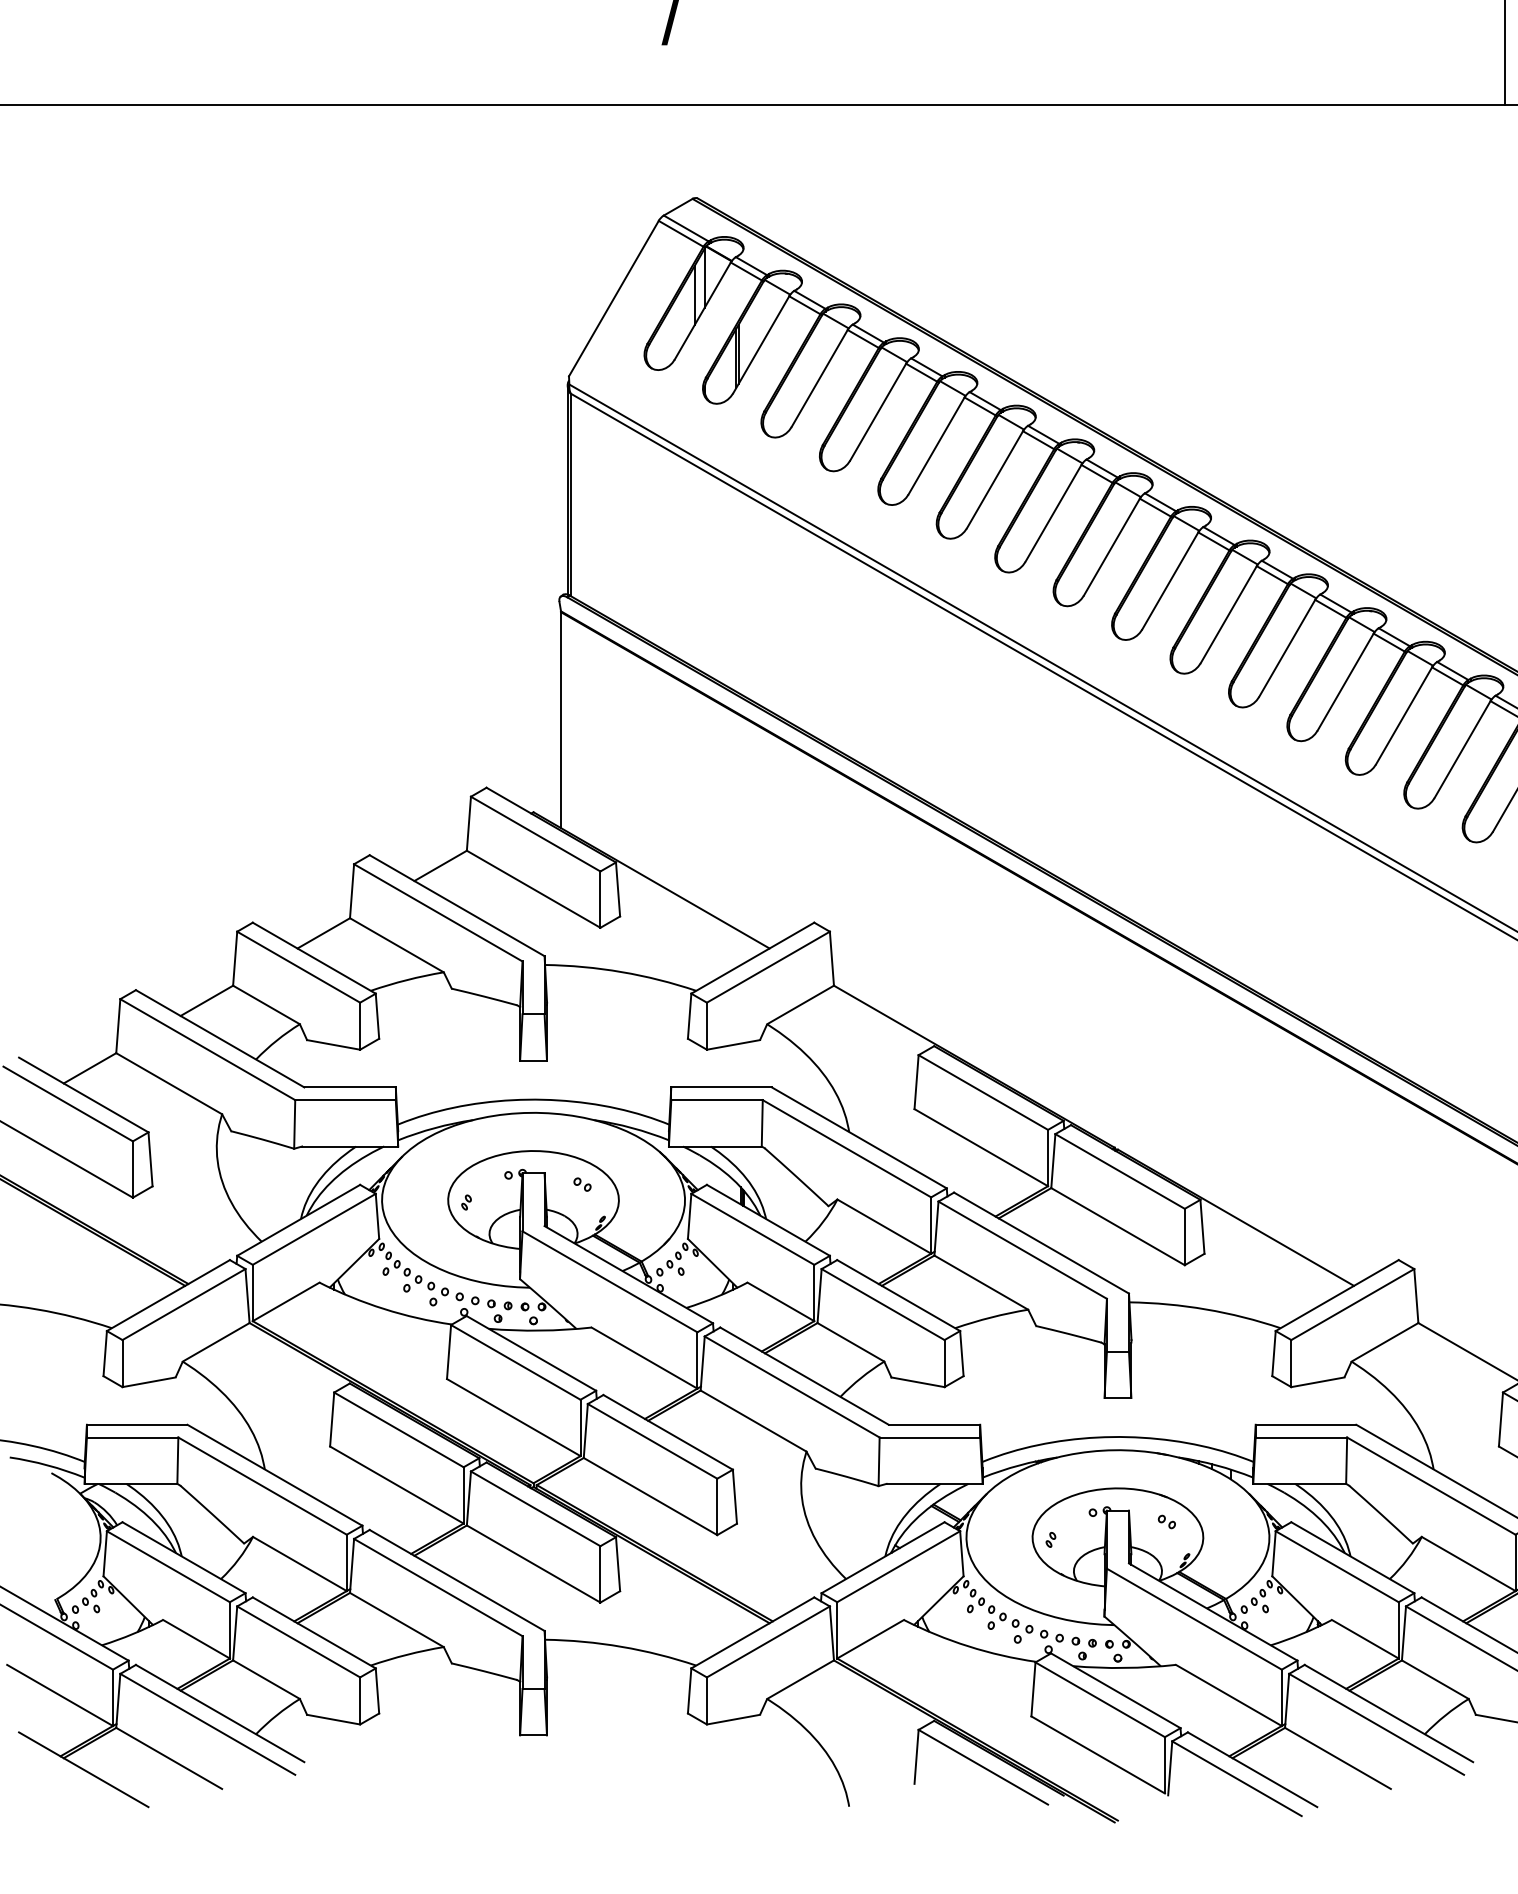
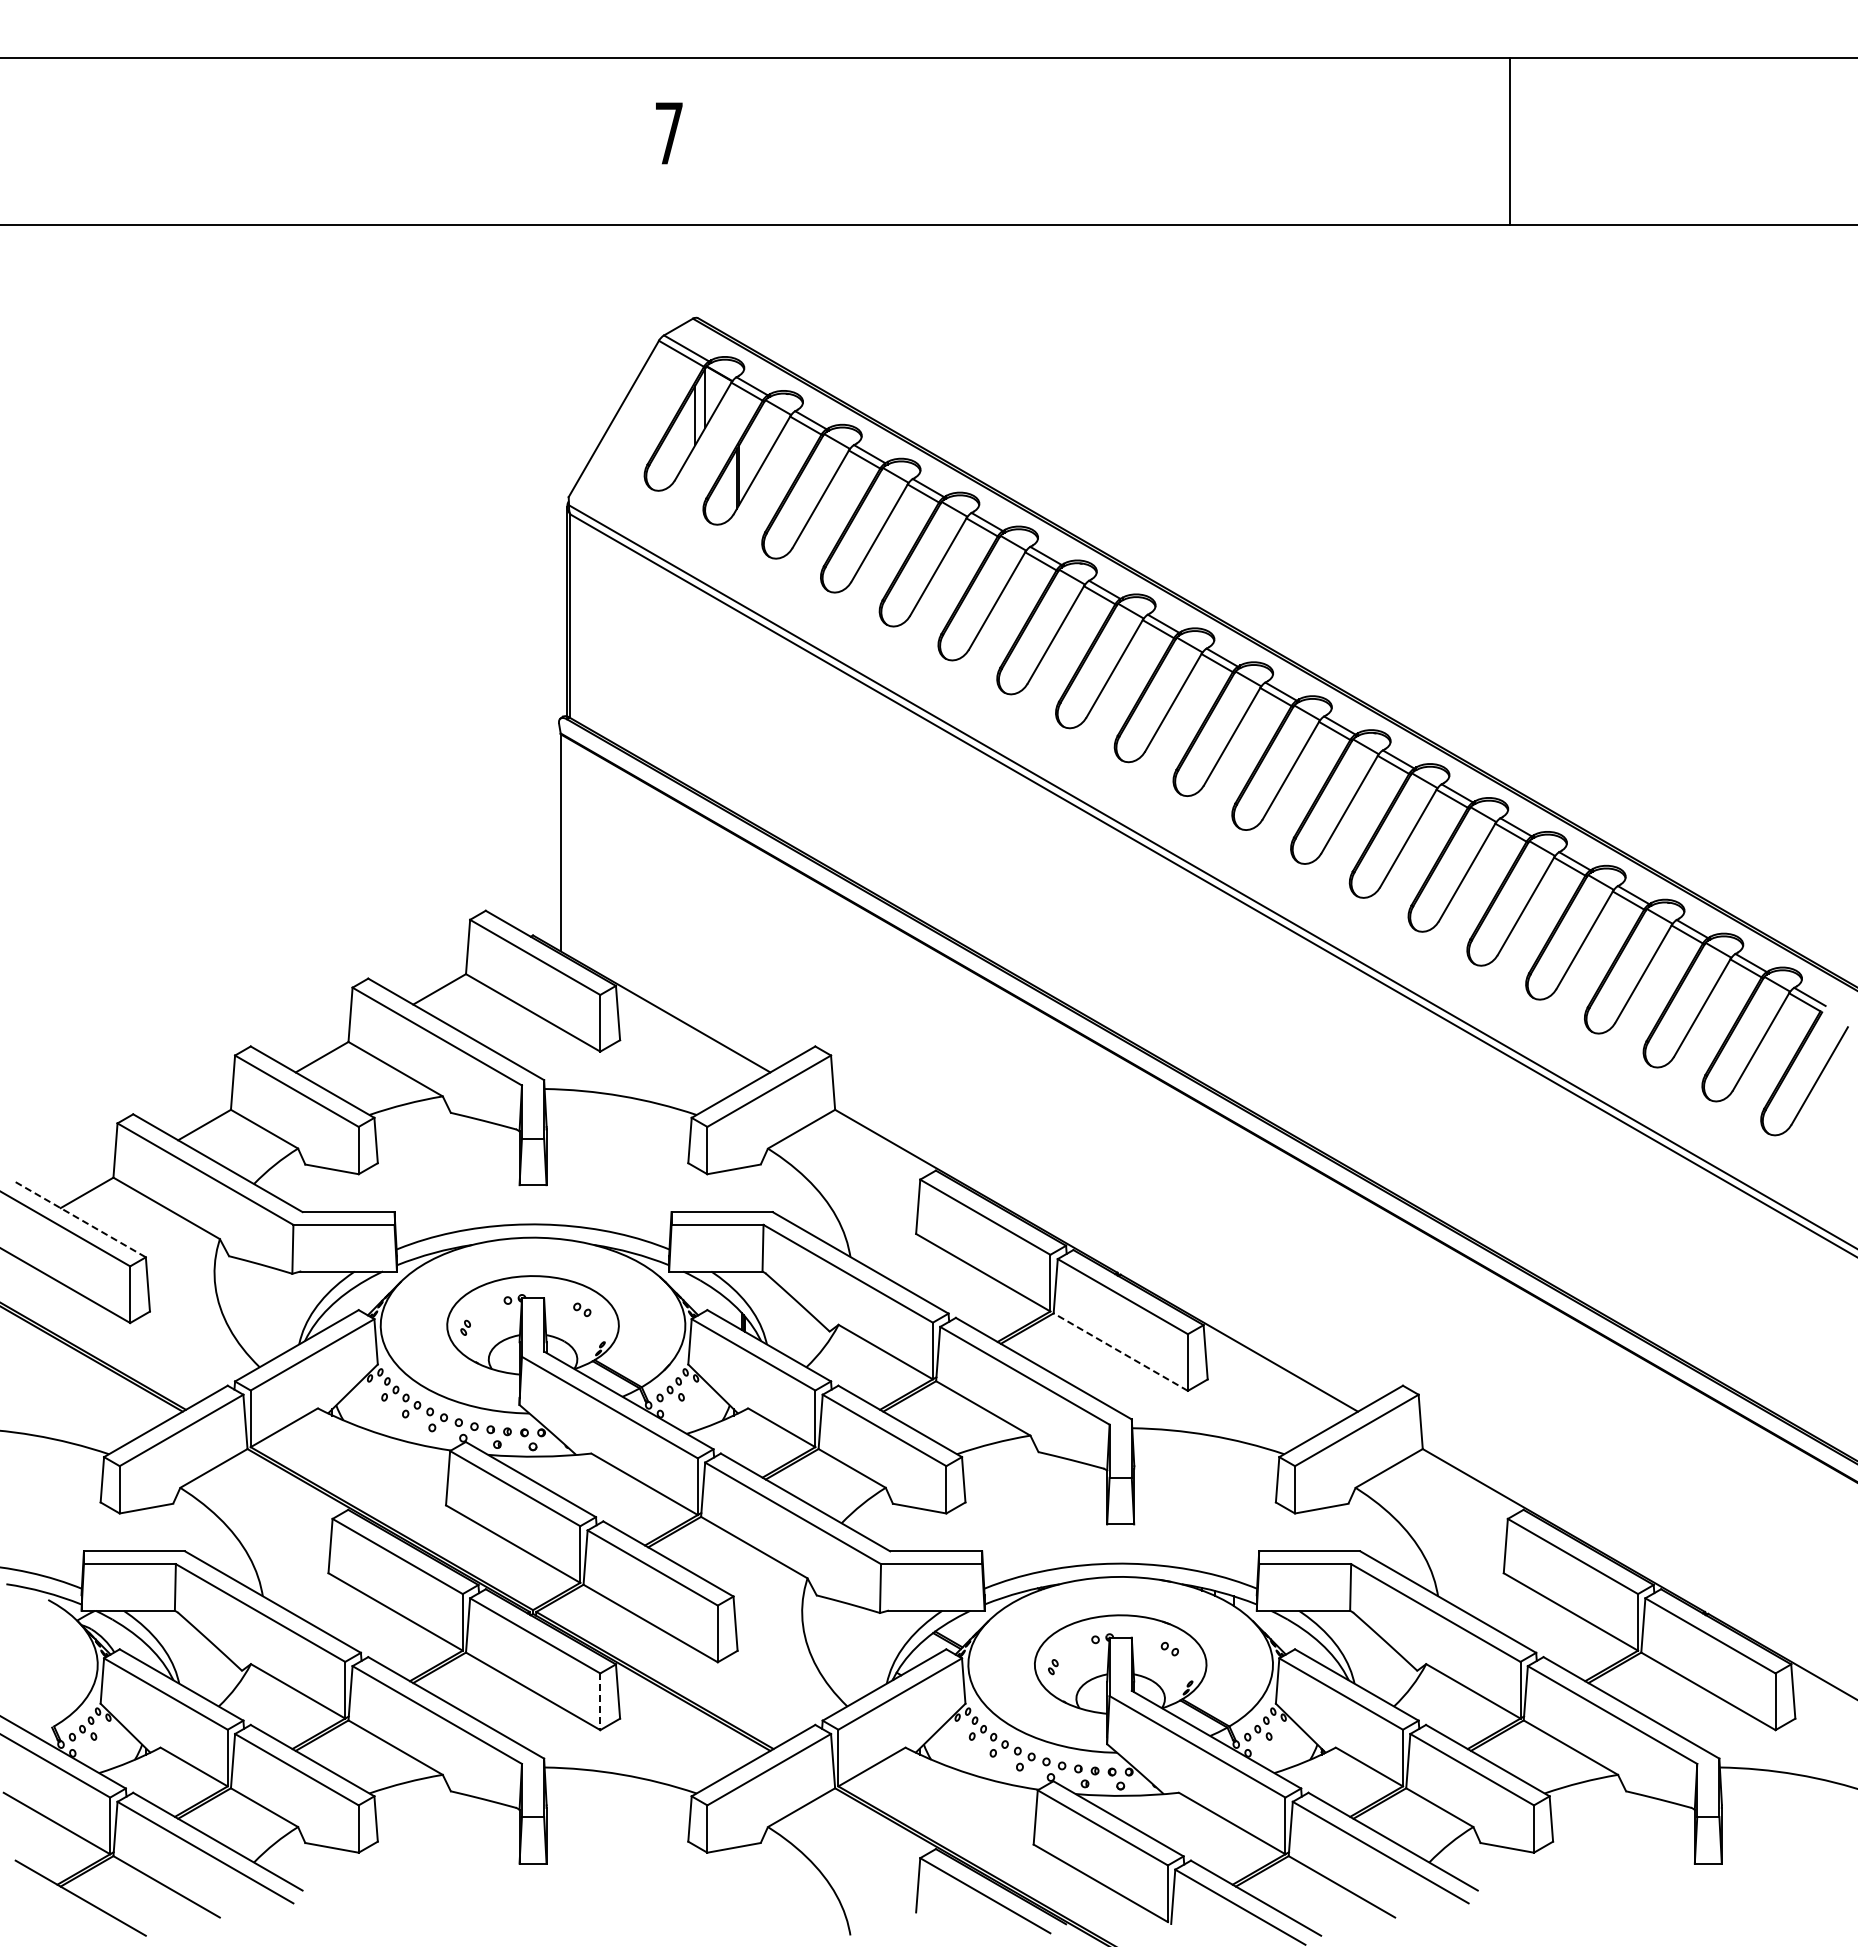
line: (84, 1094) -> (81, 1219), solid -> dashed
line: (1117, 1227) -> (1120, 1352), solid -> dashed
line: (600, 1575) -> (600, 1702), solid -> dashed

